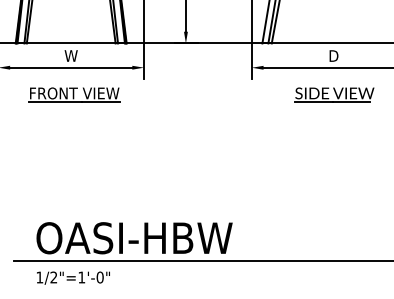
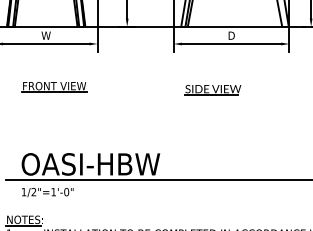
part: (74, 95) -> (54, 87), moved
part: (333, 95) -> (212, 90), moved

